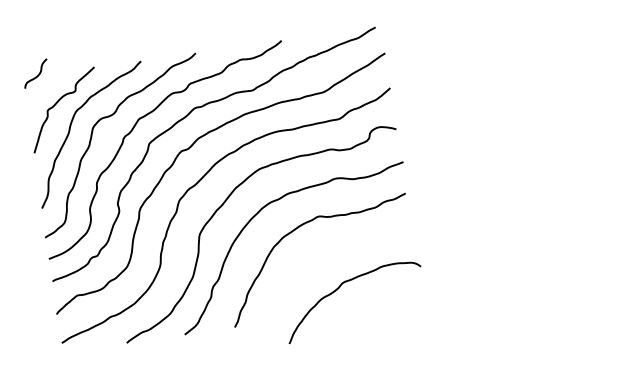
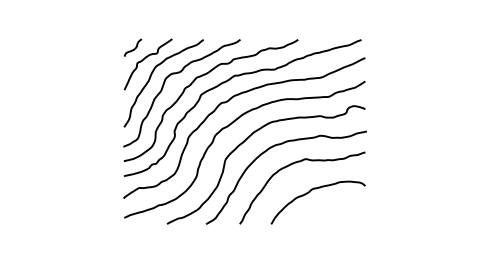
curve: (36, 74) -> (133, 48), moved
curve: (340, 288) -> (310, 192), moved

